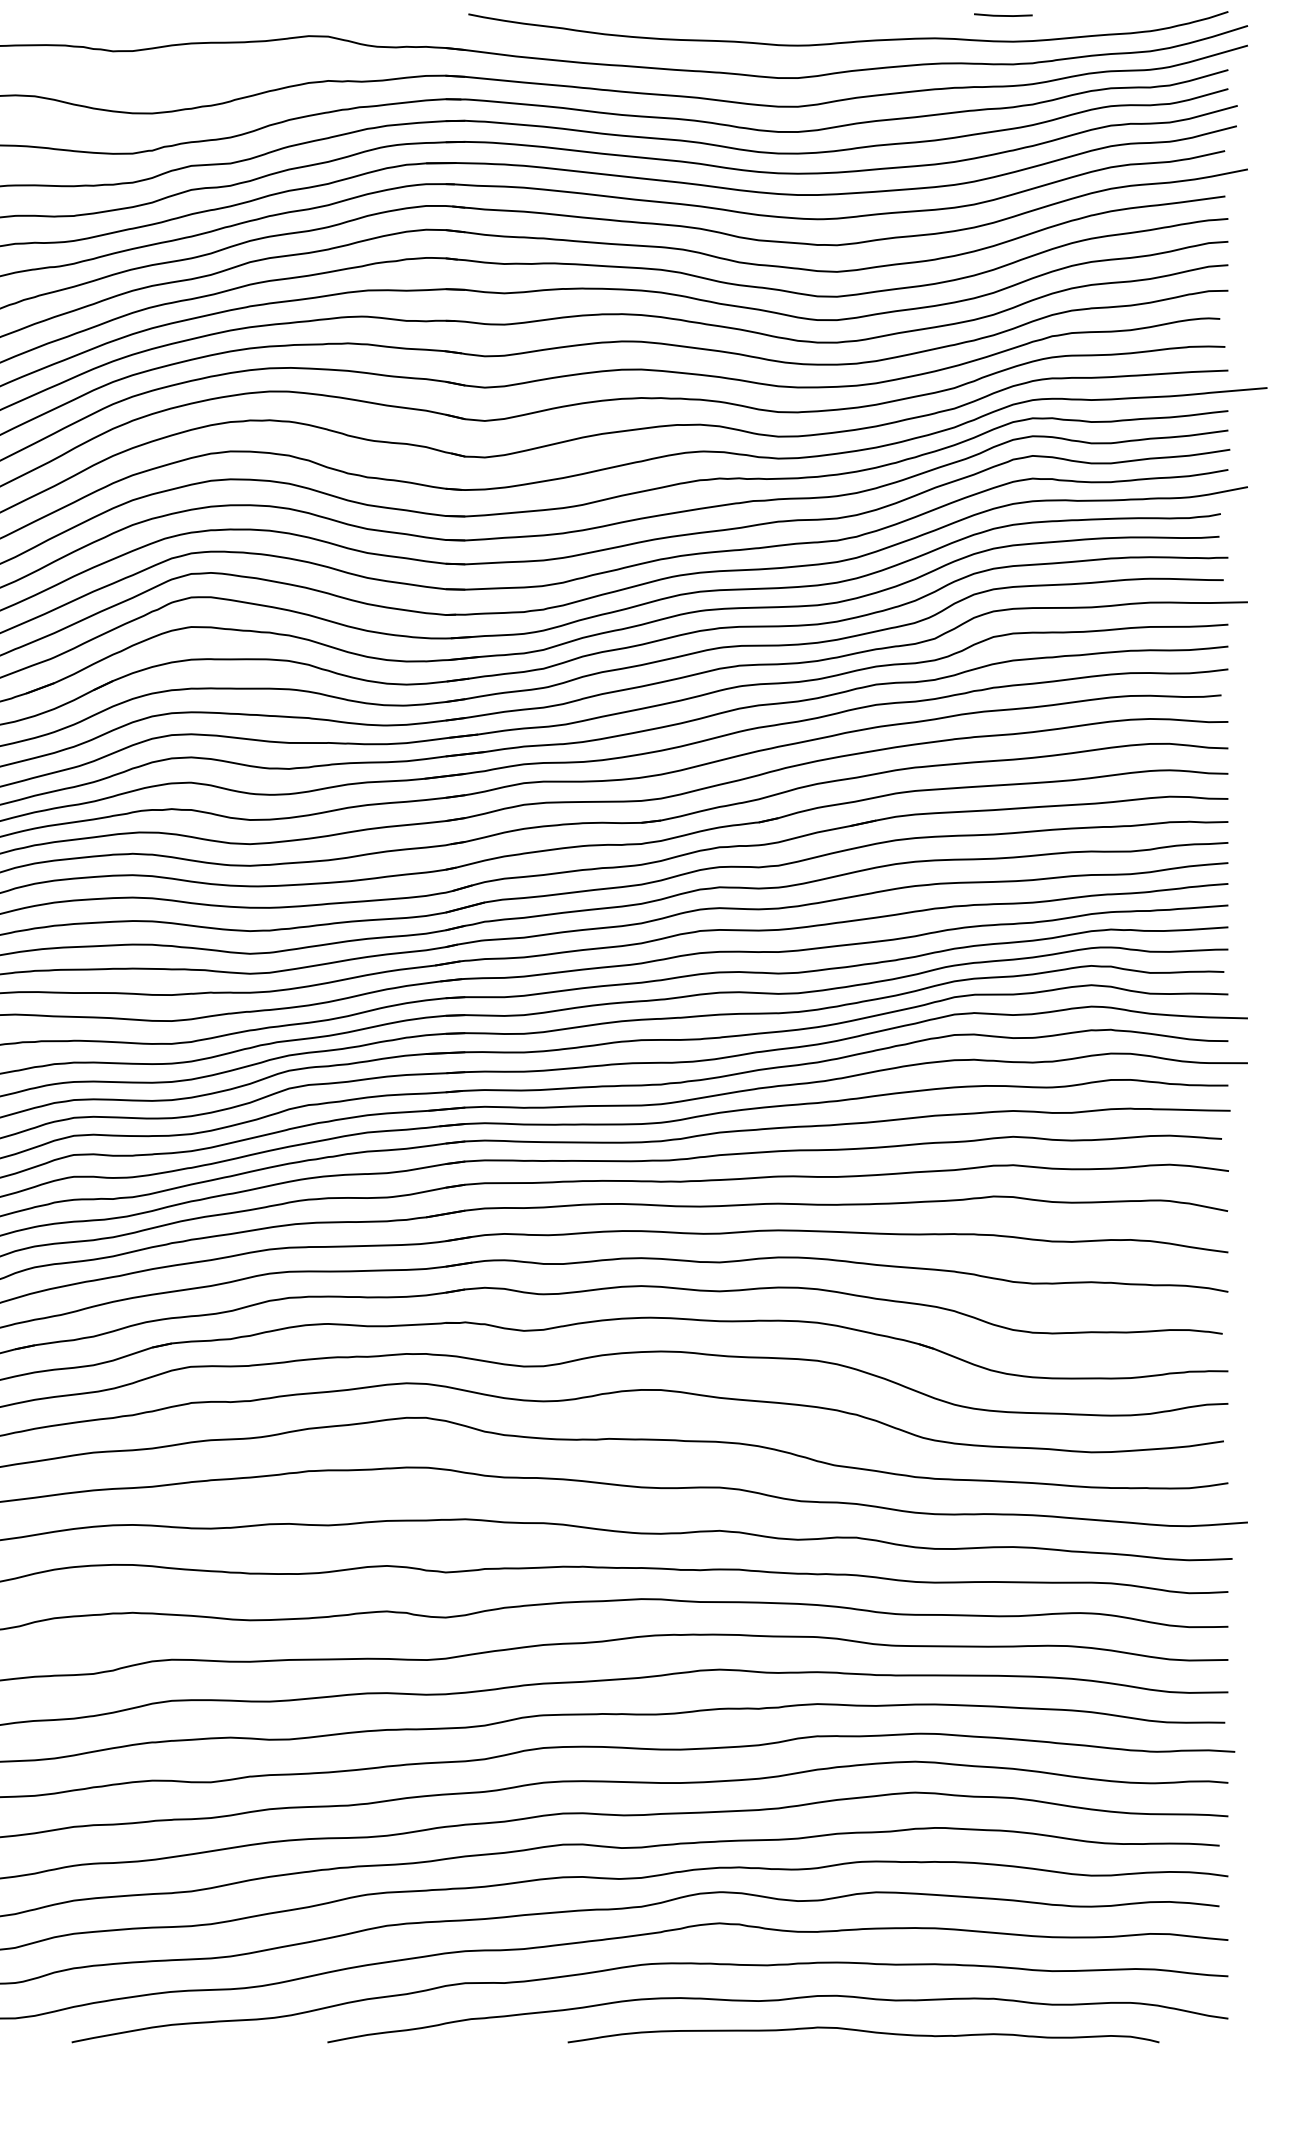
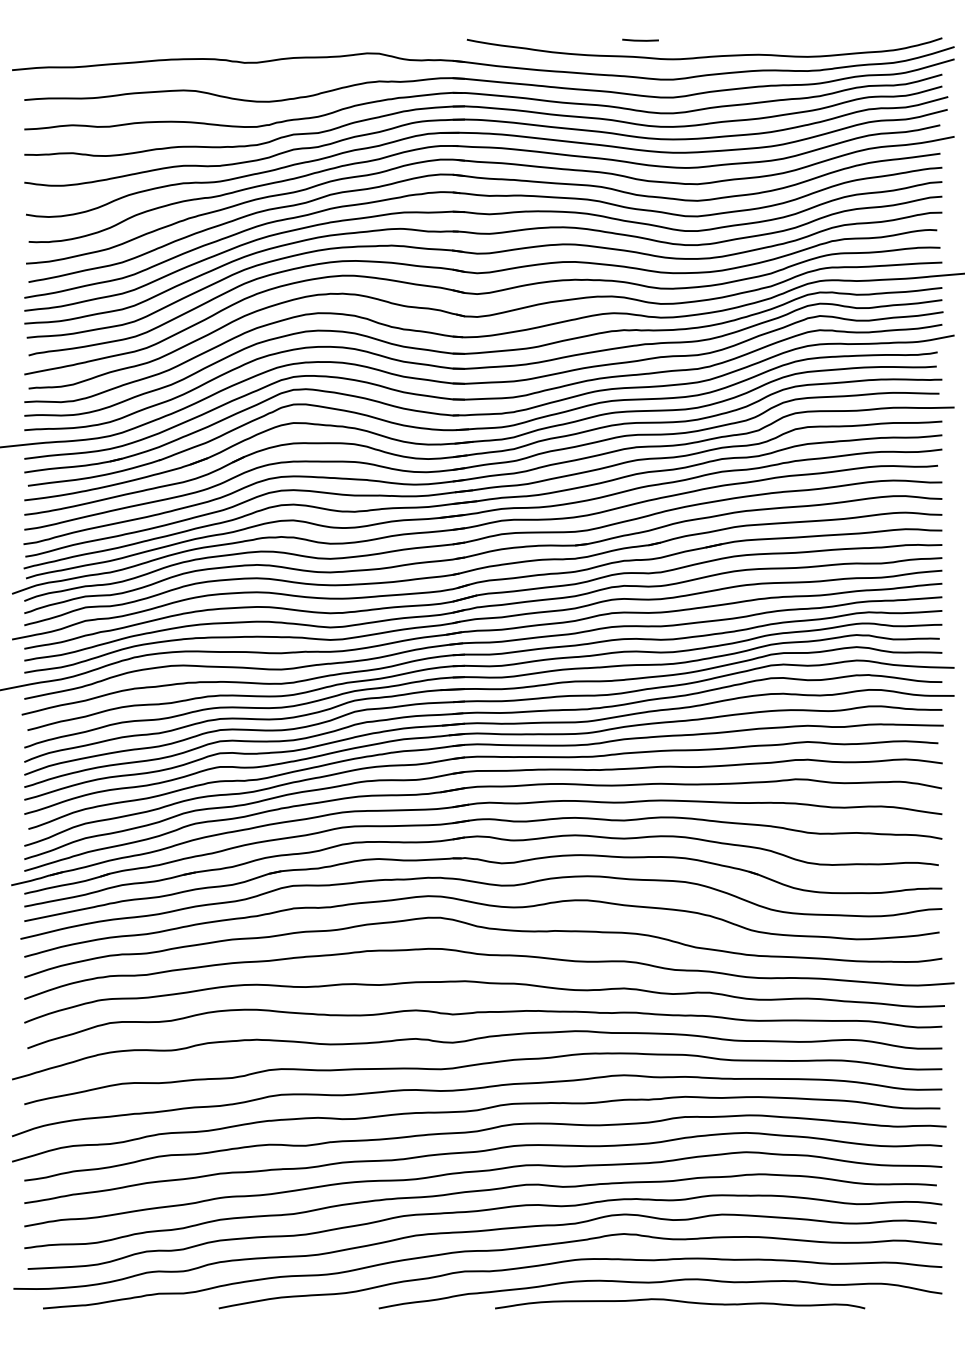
line: (1003, 13) -> (640, 39), moved
curve: (864, 2032) -> (680, 1302), moved

